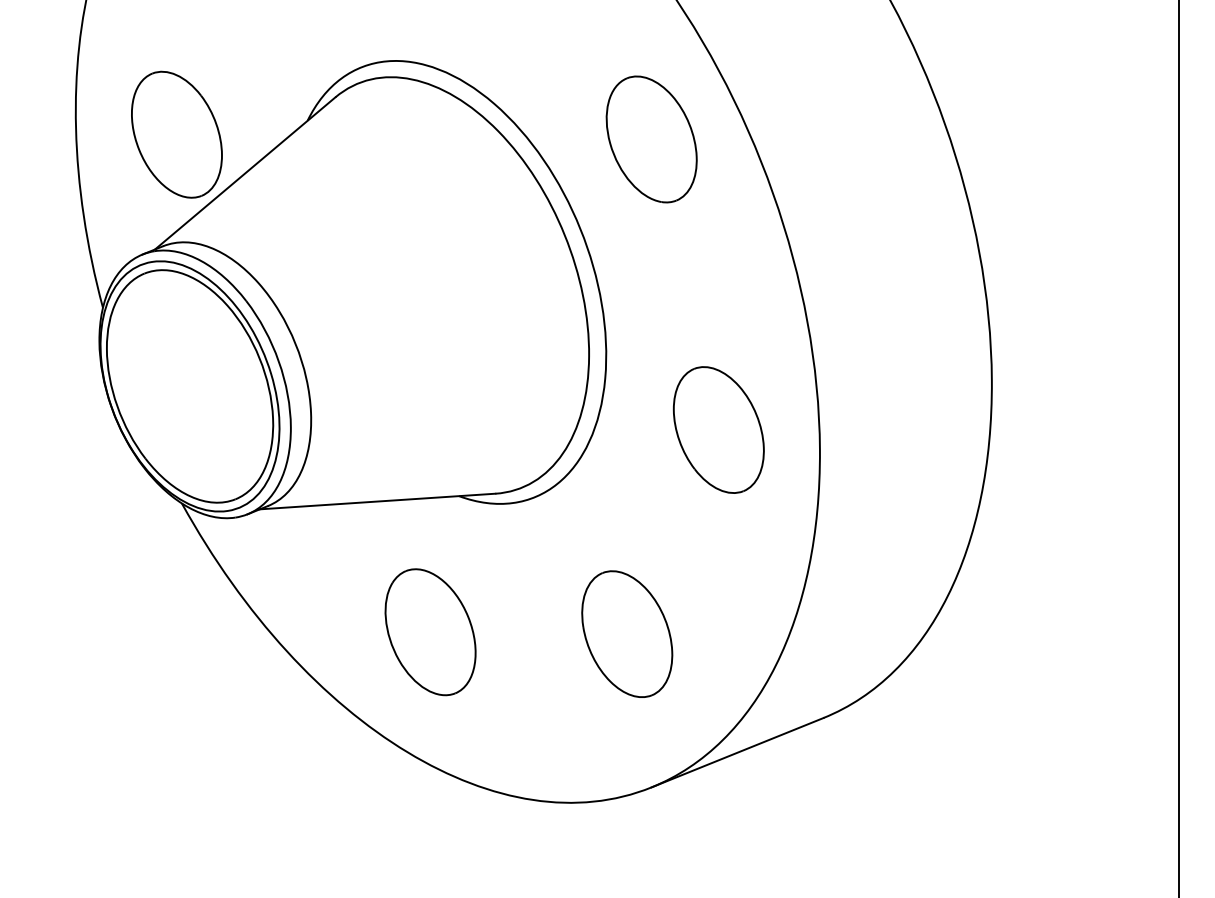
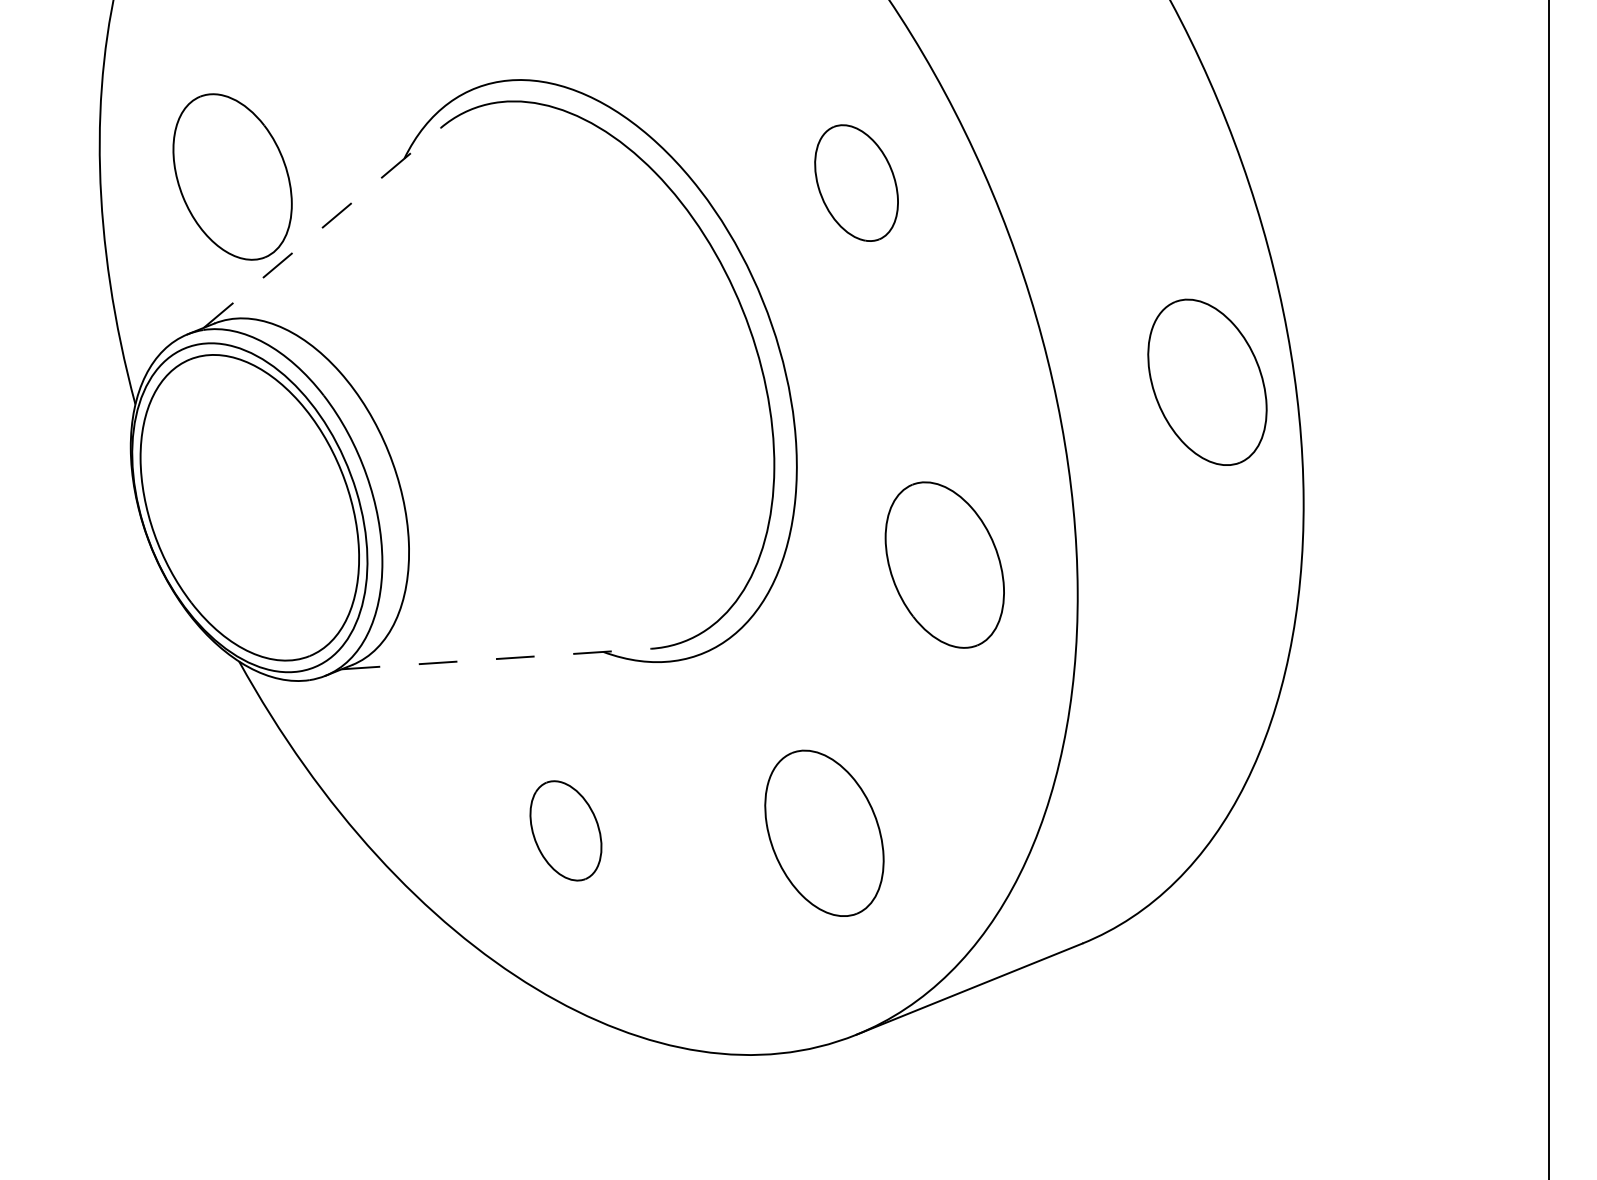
part: (651, 138) -> (856, 182), size x0.7
line: (245, 173) -> (322, 227), solid -> dashed
part: (918, 290) -> (1207, 381), added
line: (377, 501) -> (496, 659), solid -> dashed
part: (430, 631) -> (565, 830), size x0.6

